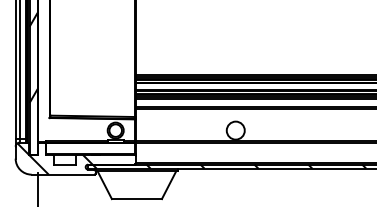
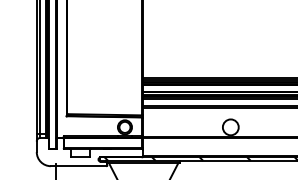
hatch: (33, 57) -> (52, 62), removed
hatch: (54, 158) -> (71, 151), removed

